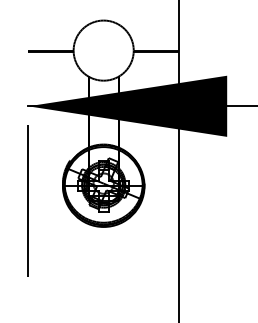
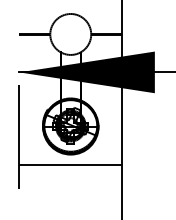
line: (103, 241) -> (70, 164), added

